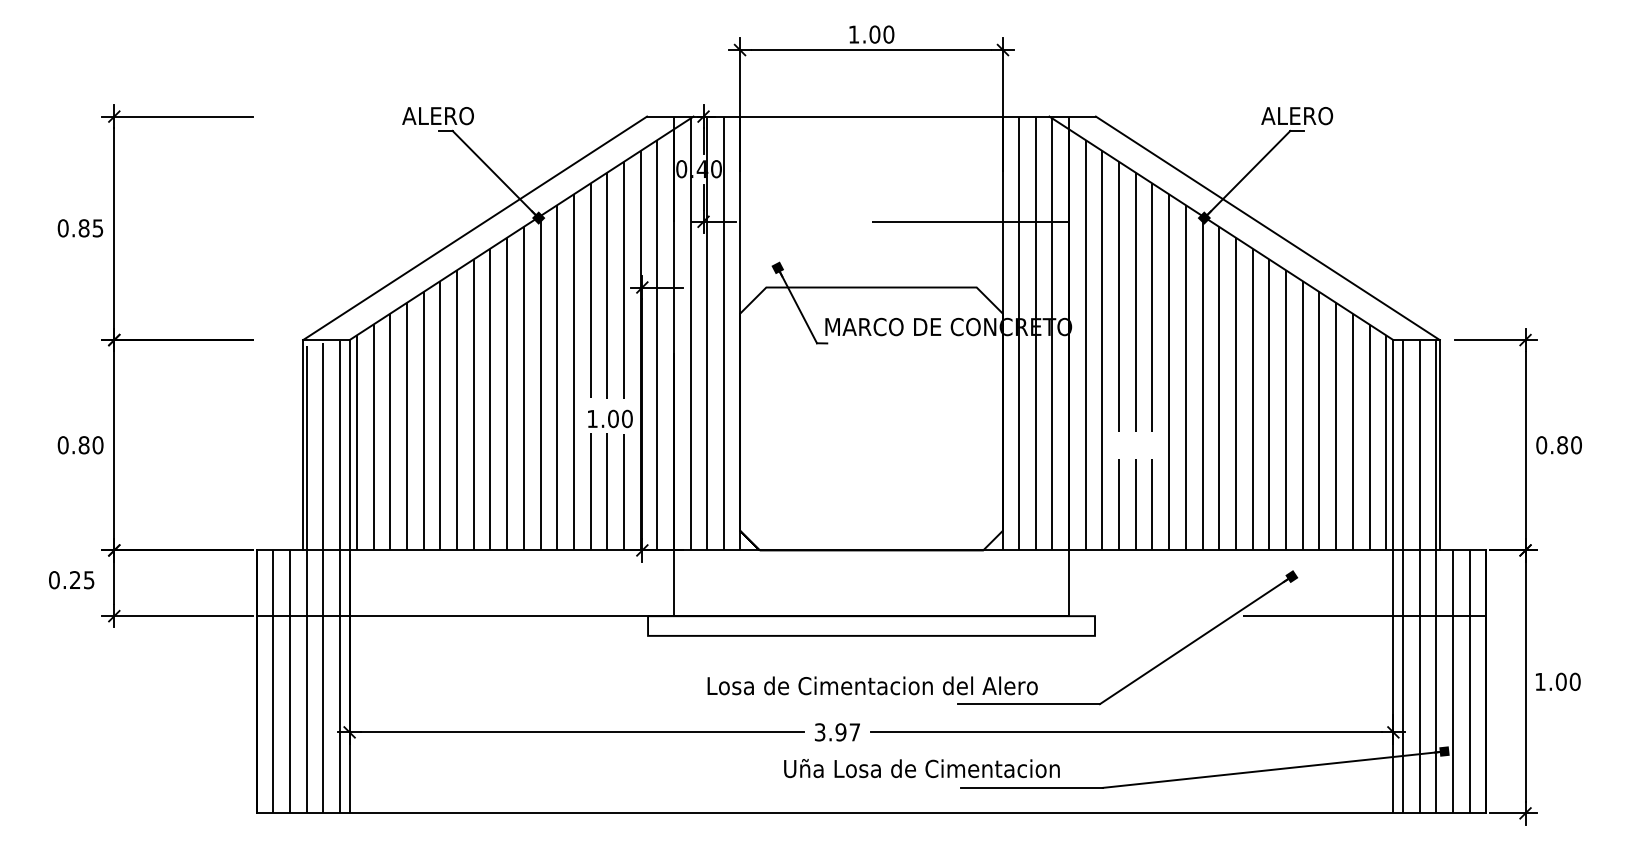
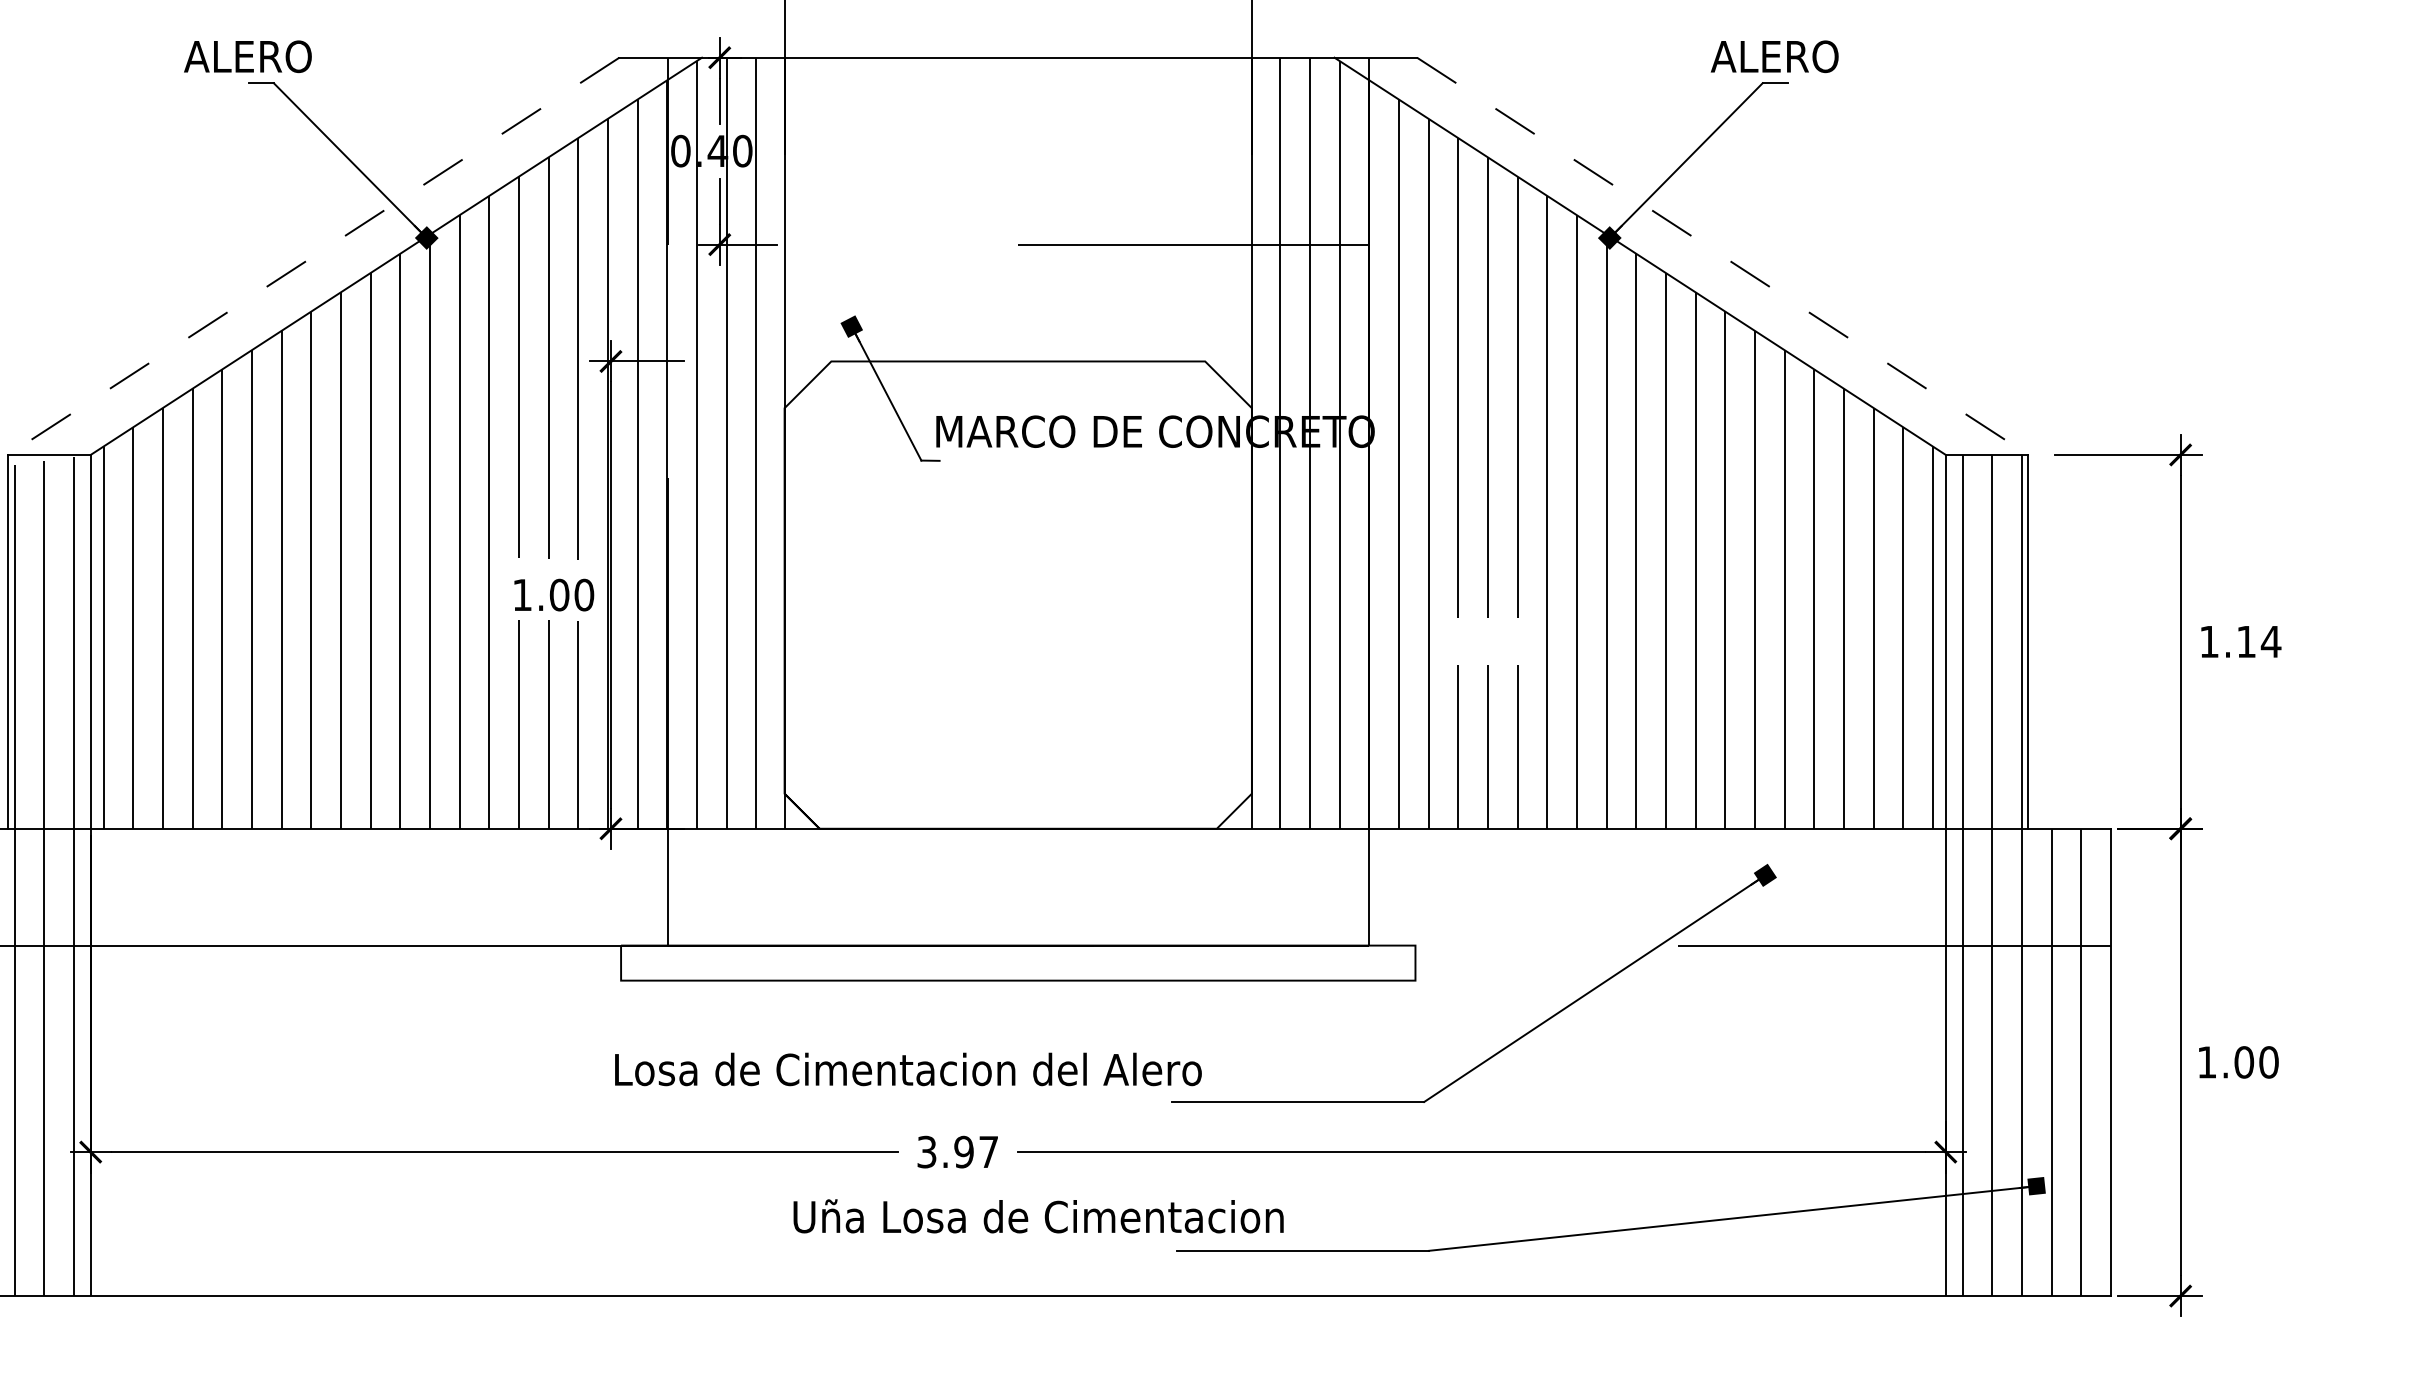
line: (474, 228) -> (312, 256), solid -> dashed
line: (1268, 228) -> (1723, 256), solid -> dashed
text: (1559, 445) -> (2241, 642), 0.80 -> 1.14
text: (872, 685) -> (908, 1068), moved
text: (921, 768) -> (1037, 1216), moved

